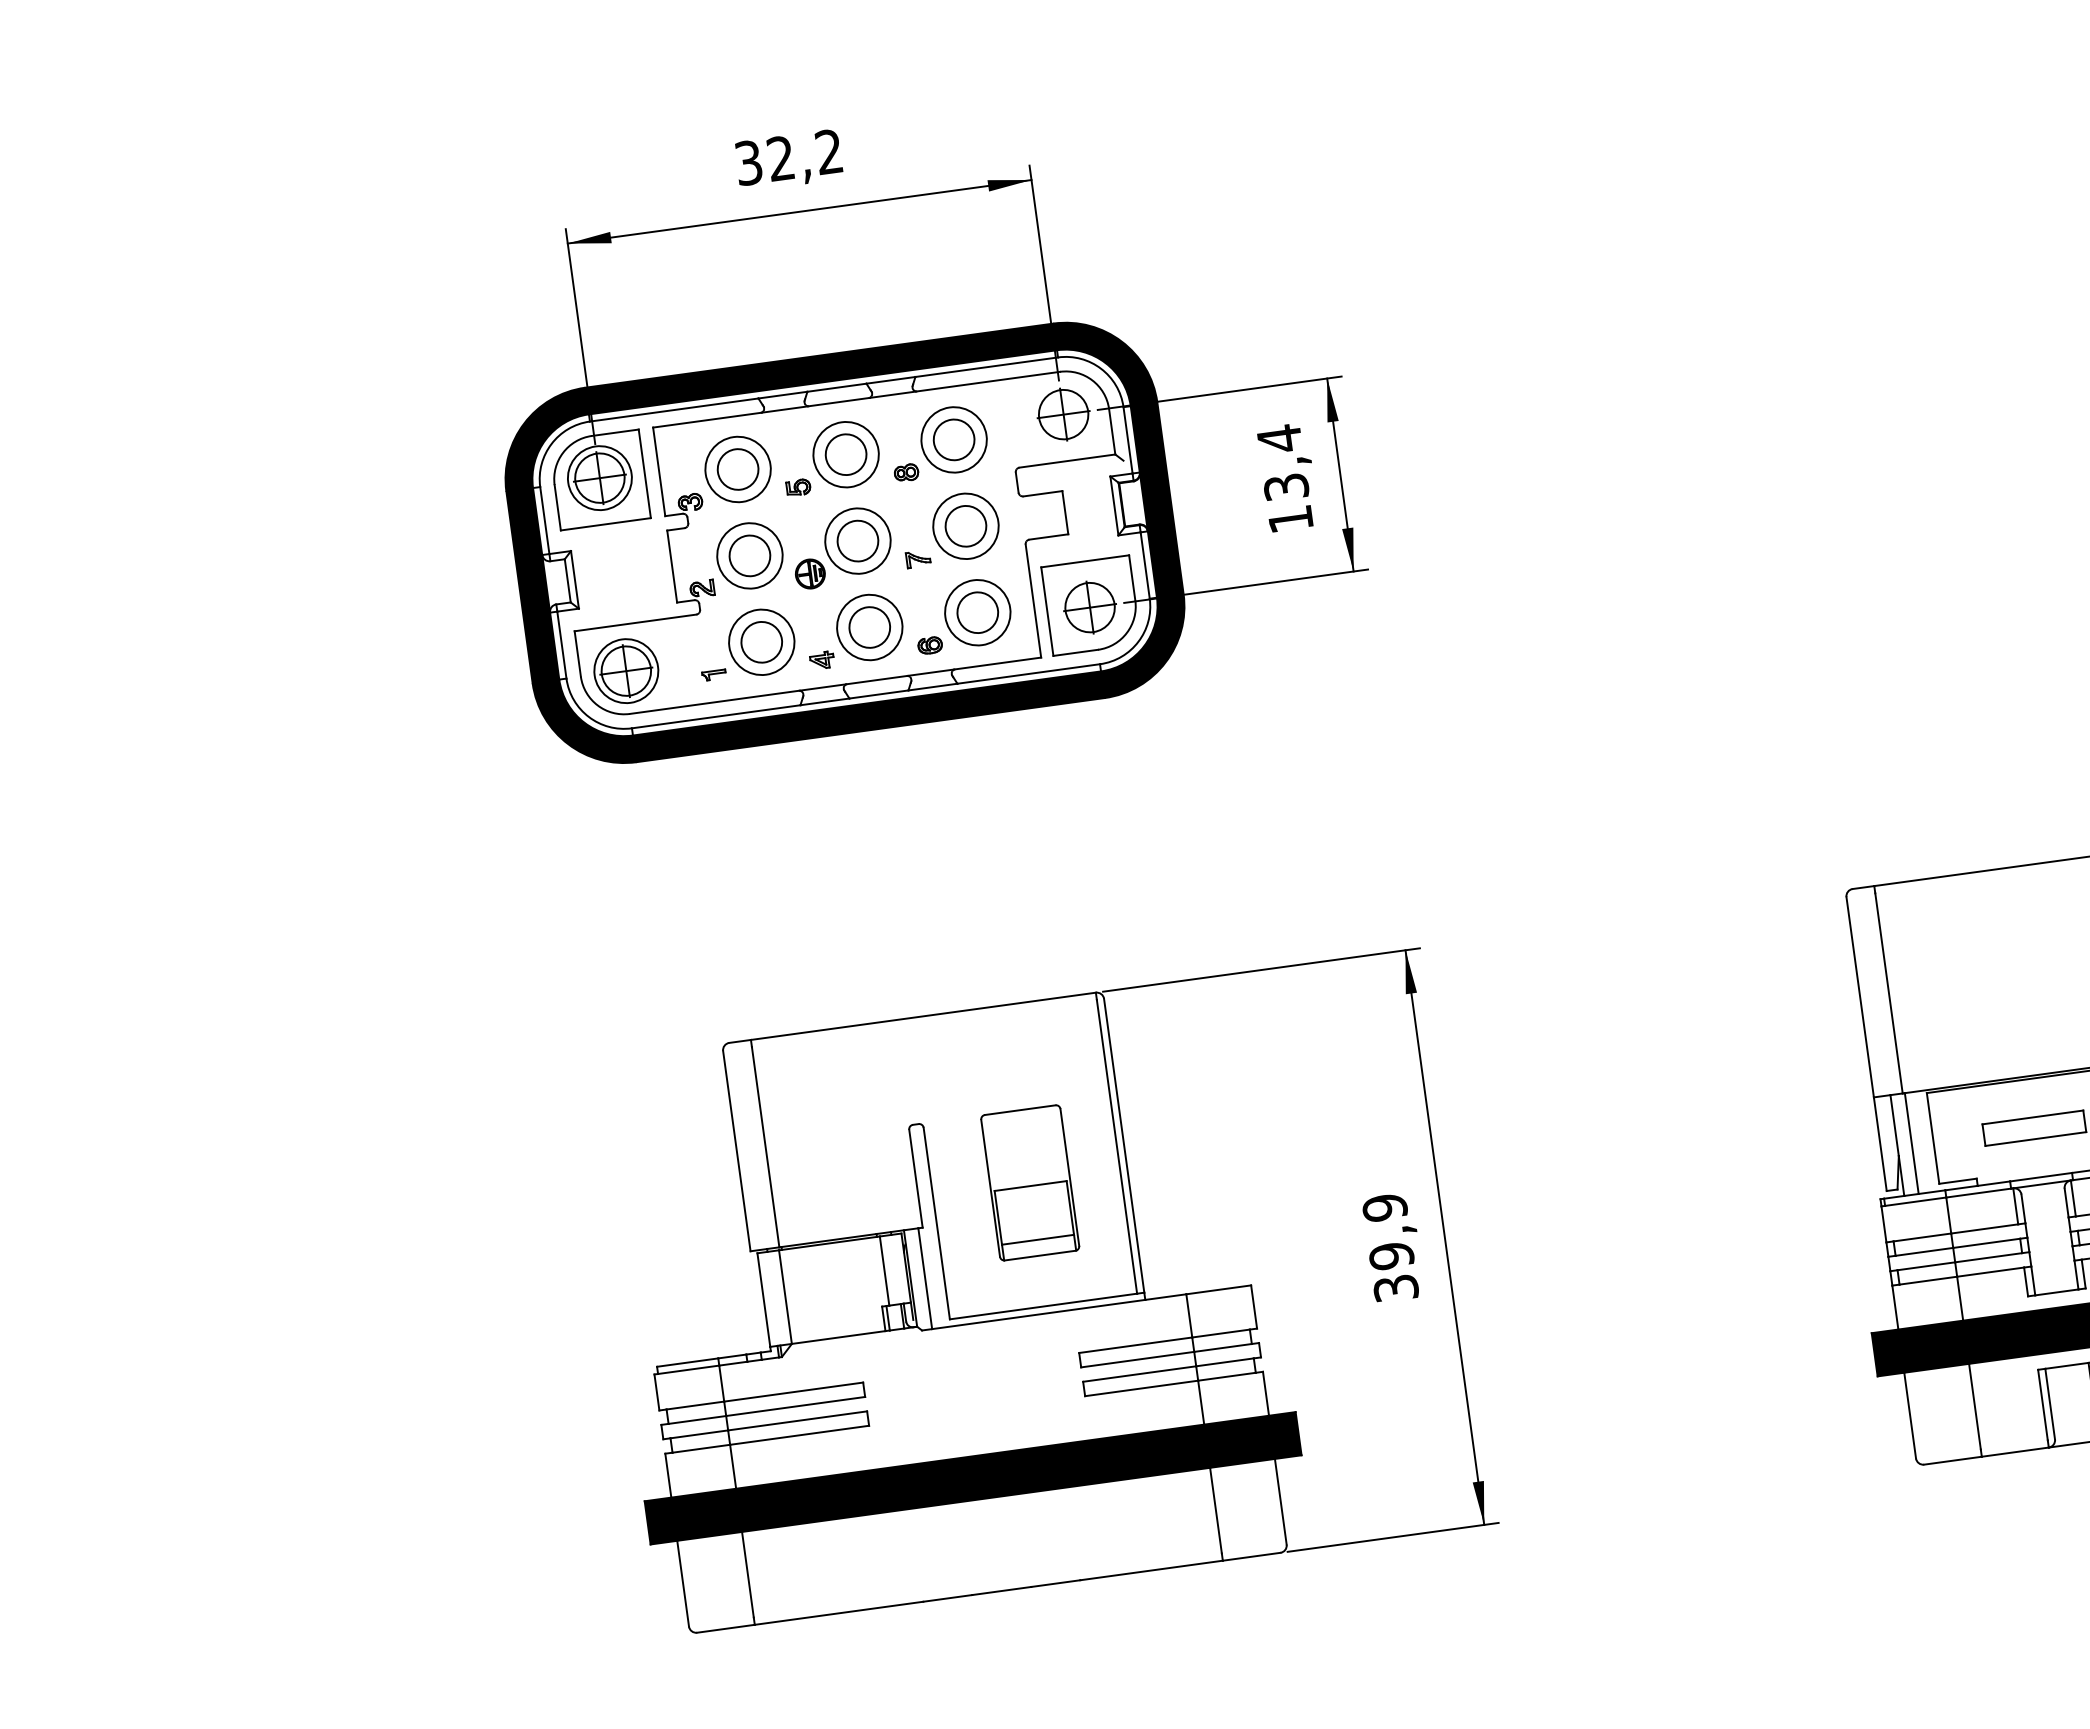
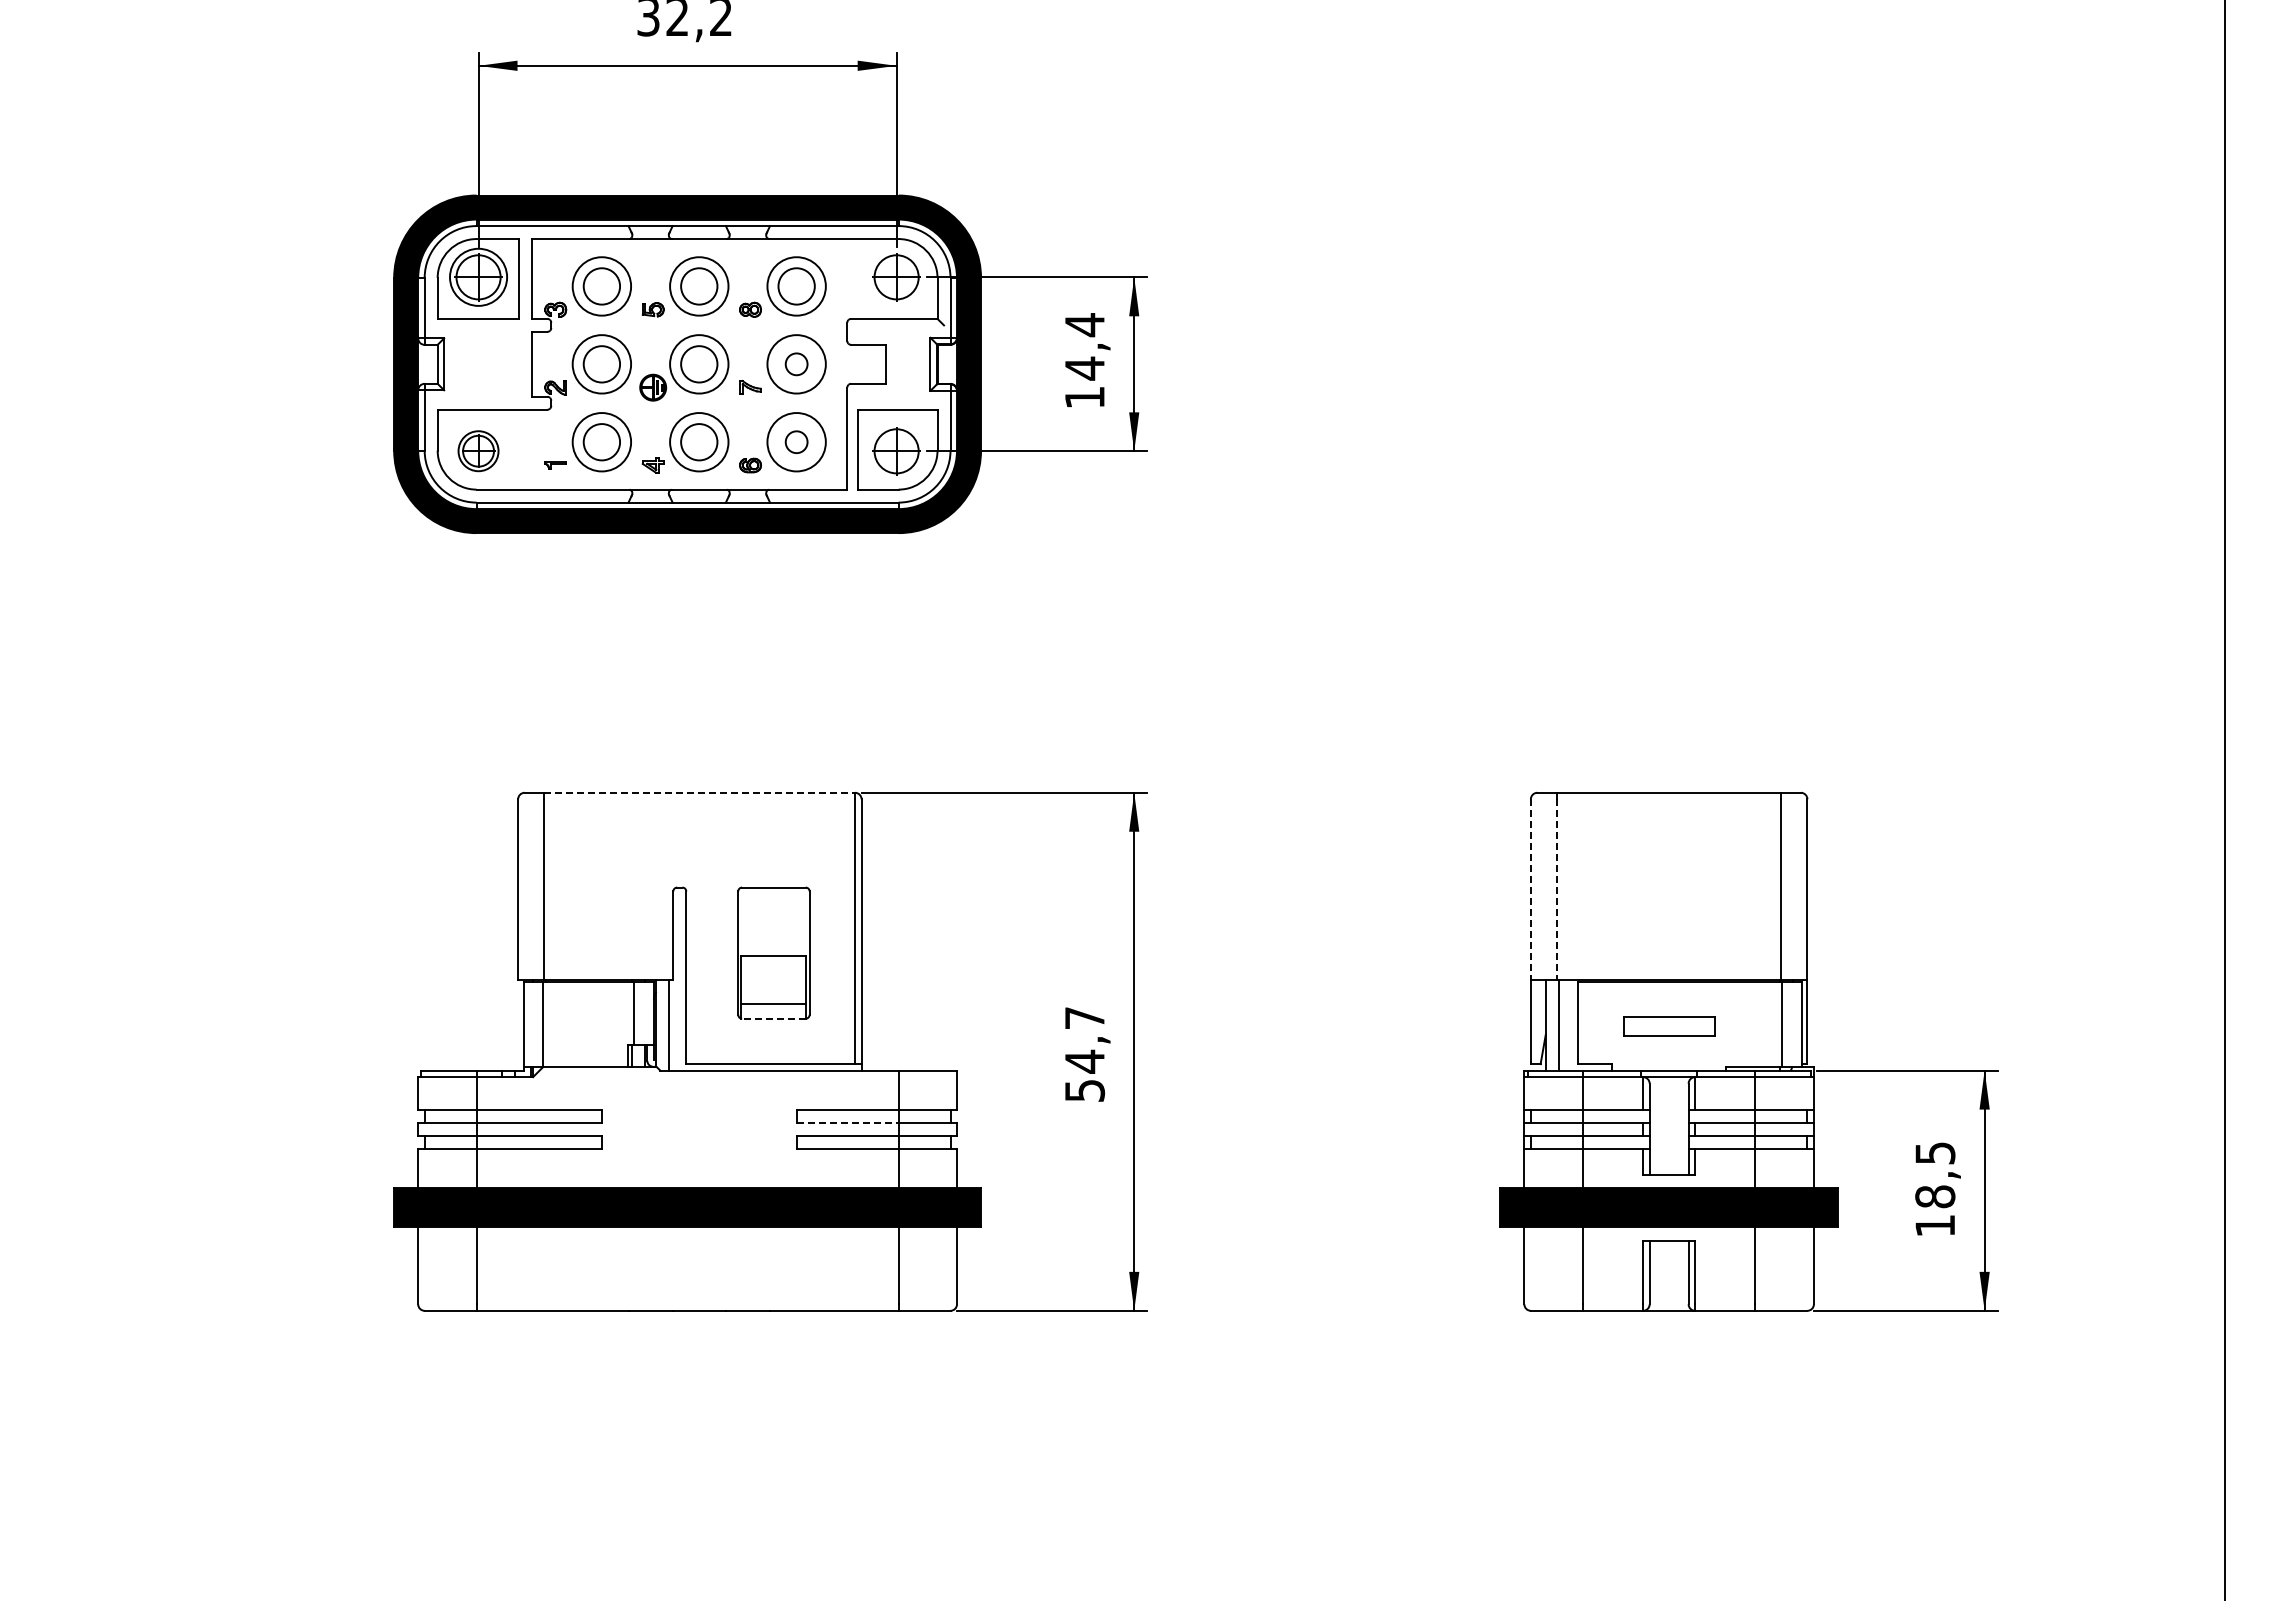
text: (1285, 487) -> (1084, 368), 13,4 -> 14,4
circle: (965, 526) -> (796, 364), size x0.6
circle: (977, 613) -> (796, 442), size x0.6
part: (626, 670) -> (478, 450), size x0.7
line: (1888, 994) -> (1556, 890), solid -> dashed
line: (1859, 998) -> (1530, 890), solid -> dashed
line: (924, 1015) -> (700, 792), solid -> dashed
text: (1389, 1247) -> (1084, 1053), 39,9 -> 54,7
line: (1039, 1255) -> (773, 1018), solid -> dashed
line: (1137, 1359) -> (847, 1122), solid -> dashed

